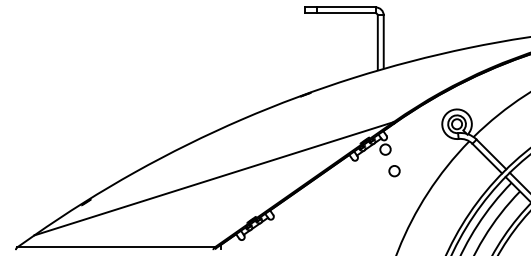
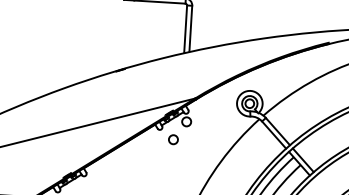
circle: (394, 171) -> (173, 140), moved

